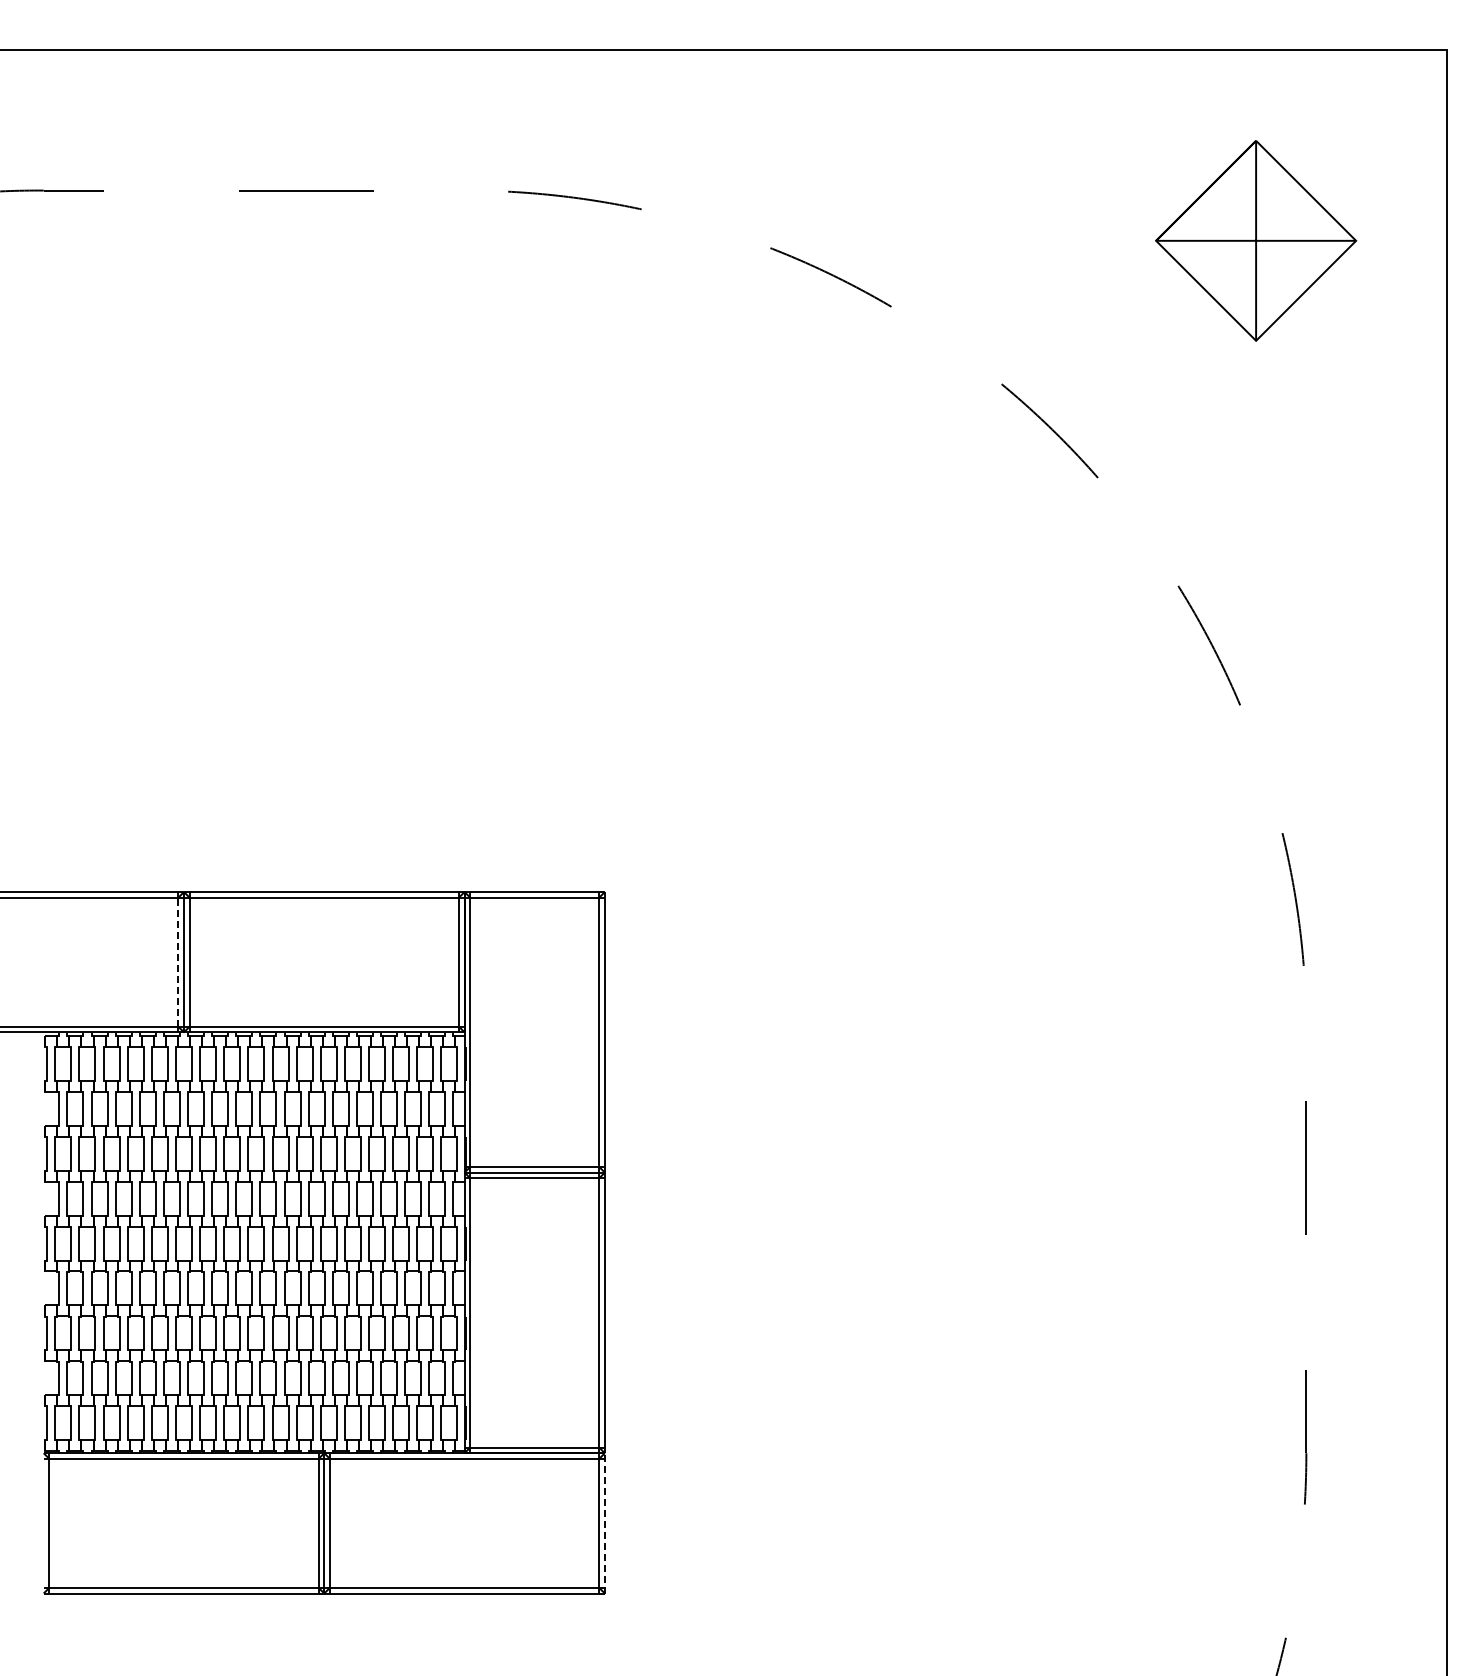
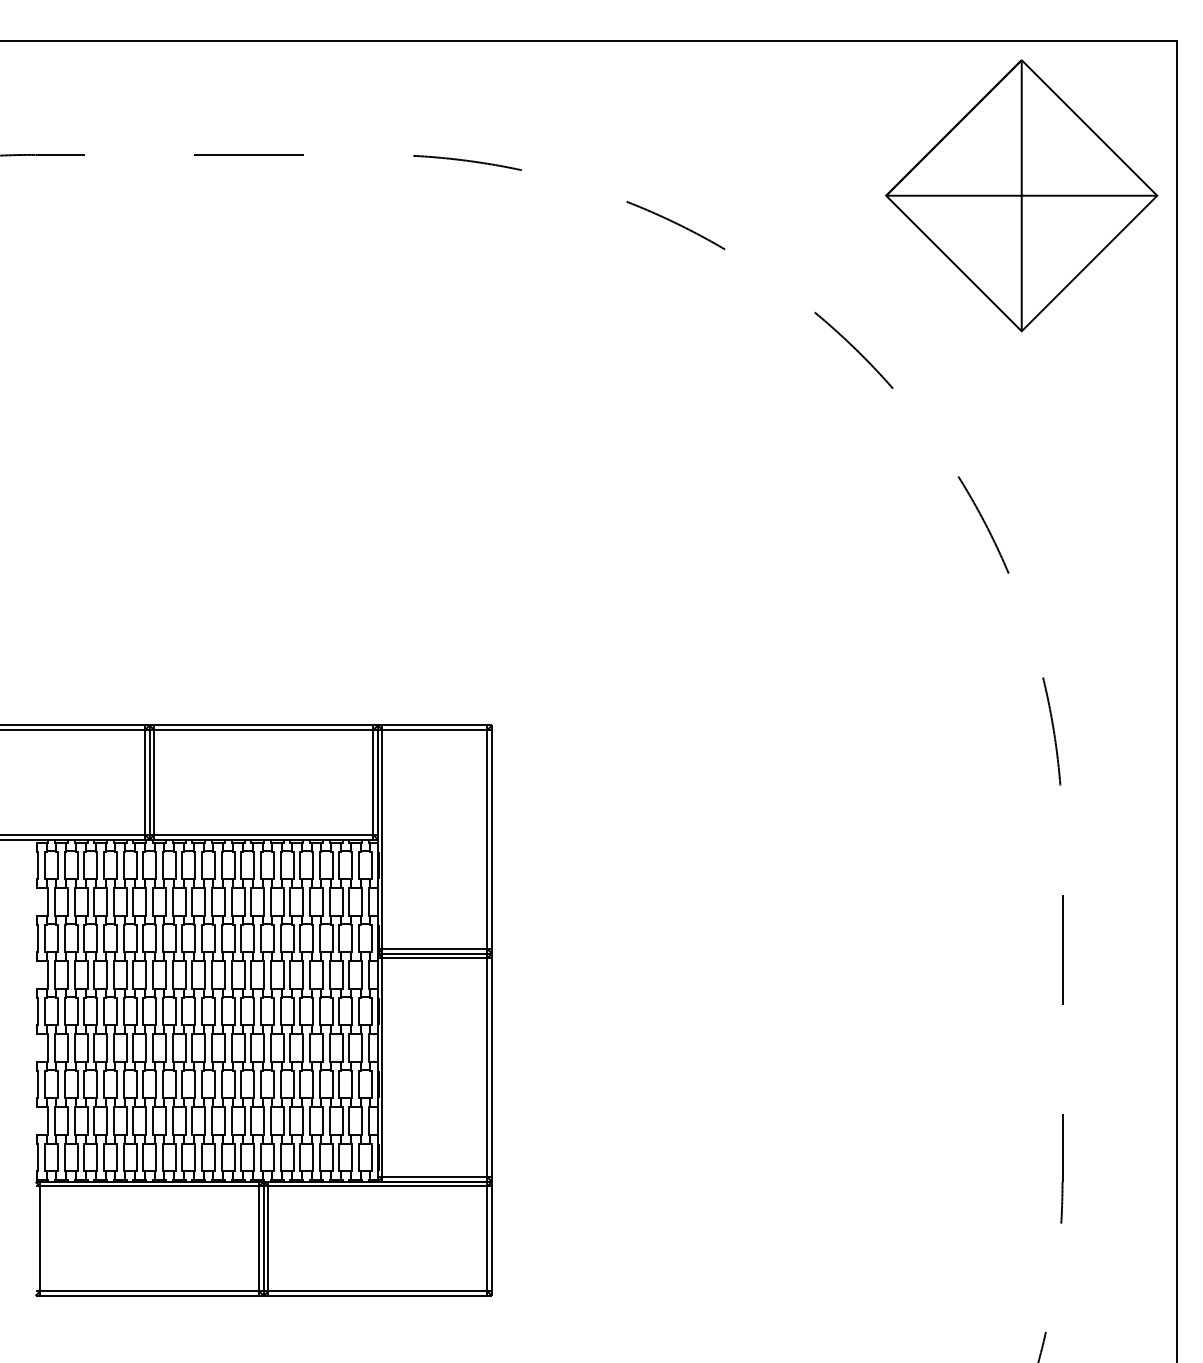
part: (1255, 240) -> (1021, 195), size x1.67
line: (178, 962) -> (145, 782), dashed -> solid
line: (604, 1523) -> (491, 1239), dashed -> solid

